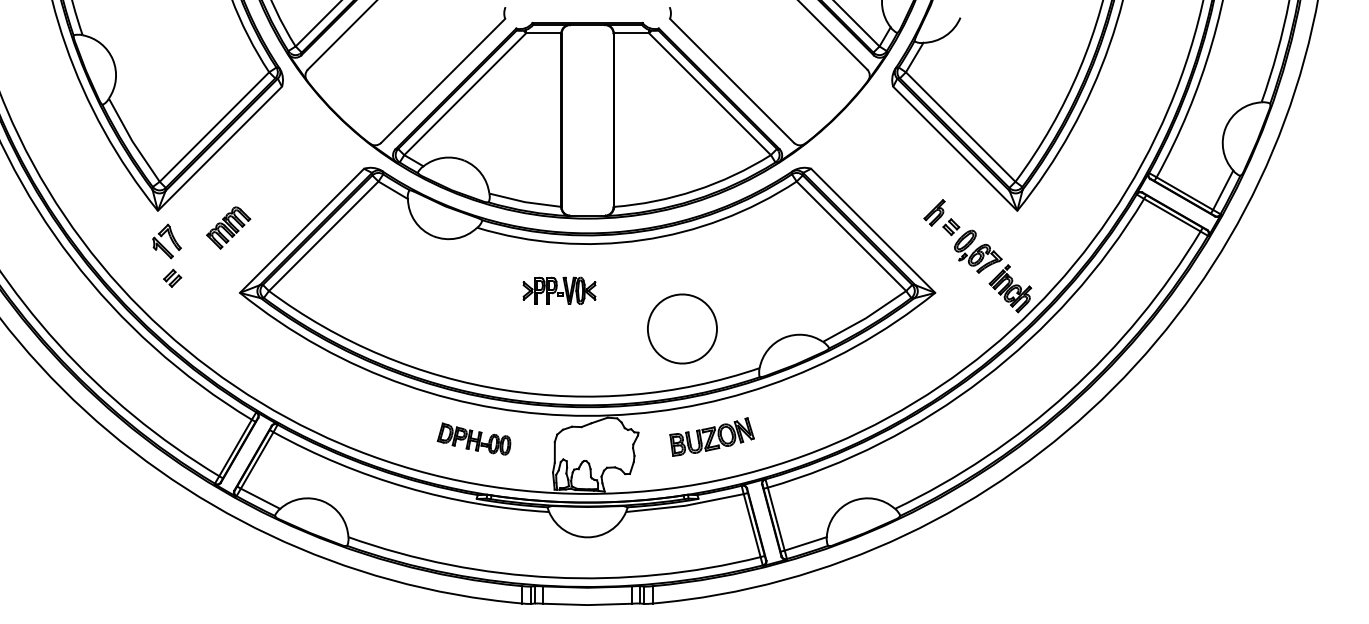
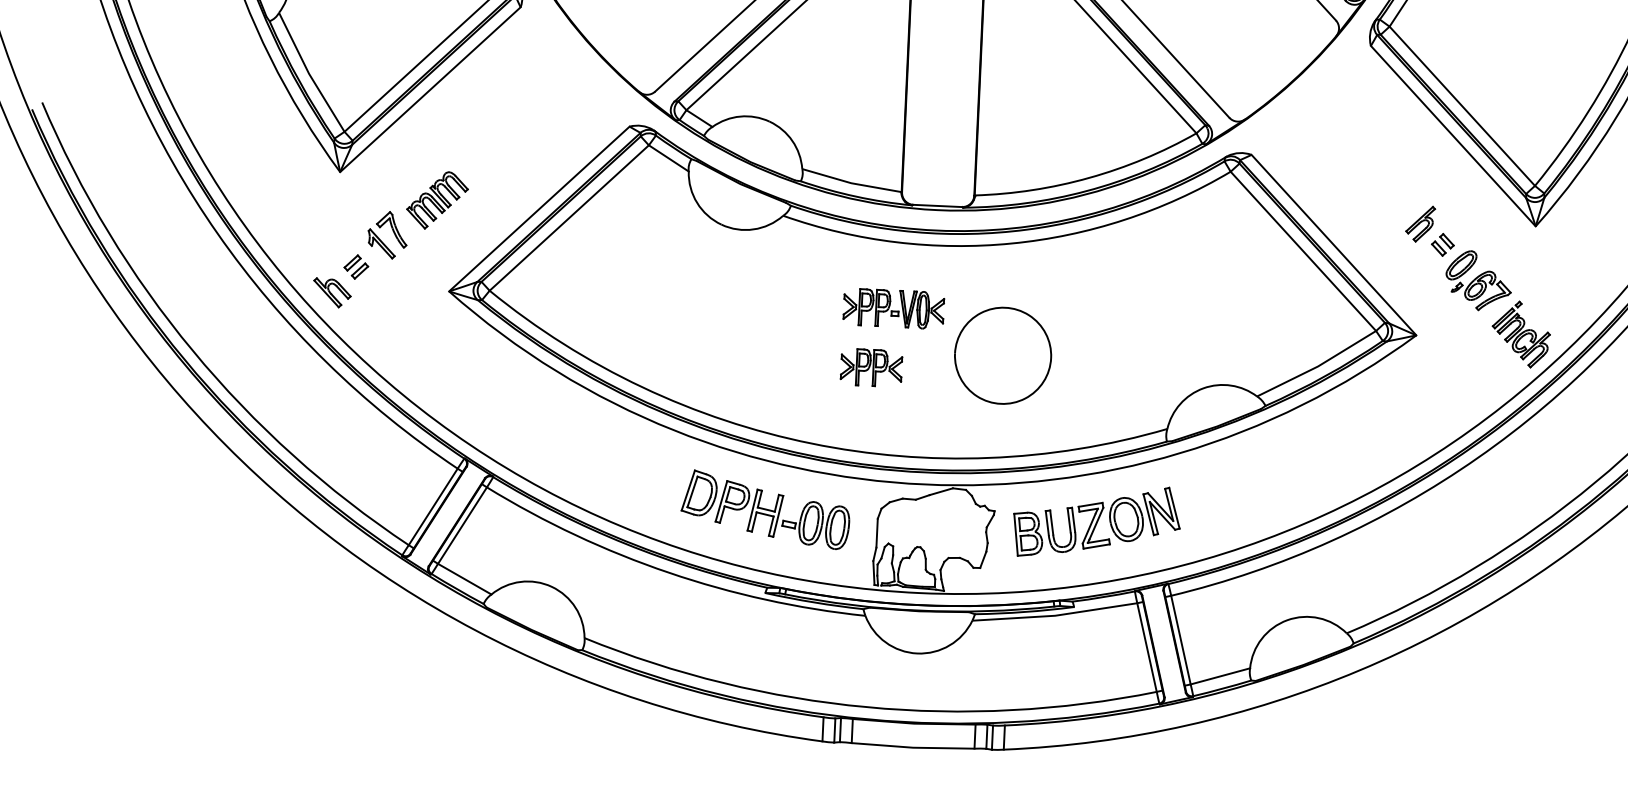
part: (166, 241) -> (386, 235), moved
part: (155, 297) -> (331, 292), added
part: (682, 328) -> (1003, 355), moved
part: (545, 333) -> (871, 367), added
part: (711, 436) -> (1096, 521), size x1.43
part: (473, 438) -> (764, 508), size x1.67

